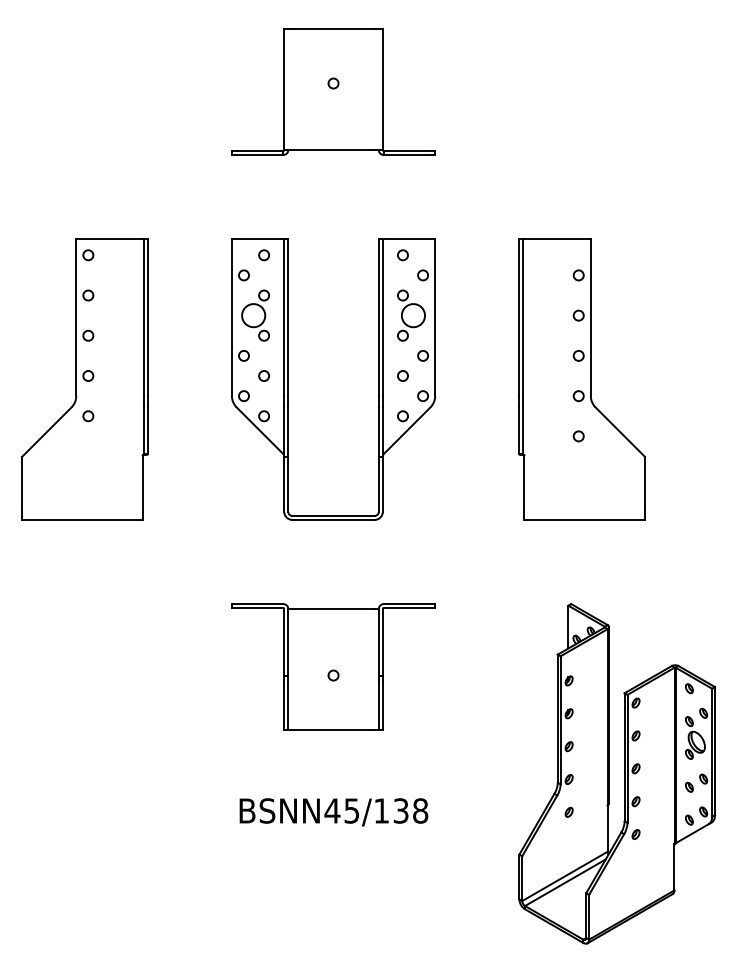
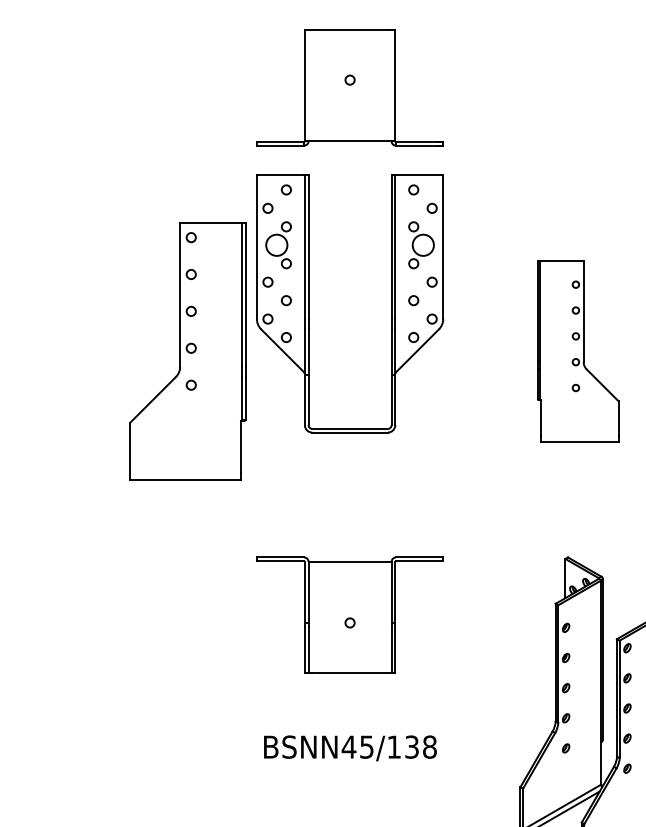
part: (84, 379) -> (187, 351), moved
part: (288, 379) -> (308, 303), moved
part: (582, 379) -> (578, 351), size x0.7

